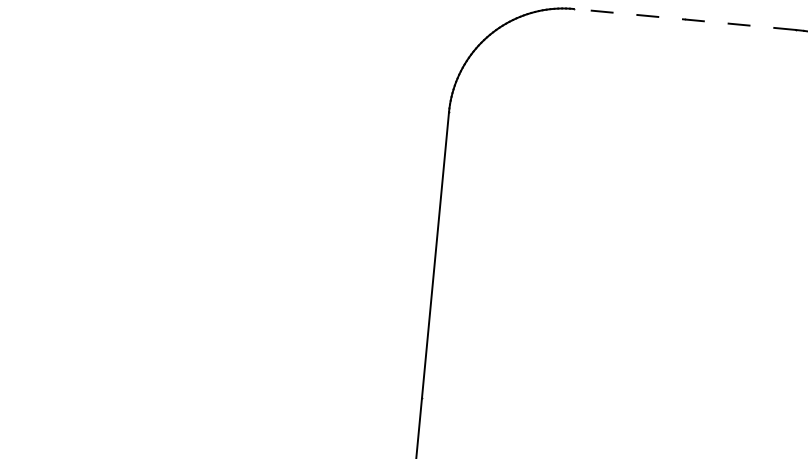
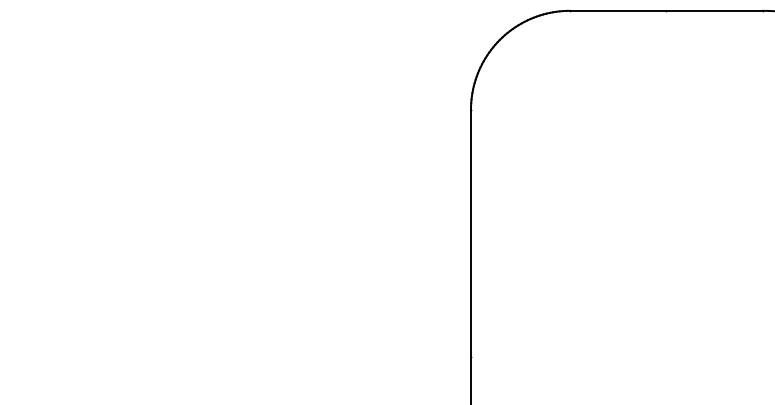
line: (684, 19) -> (665, 10), dashed -> solid

